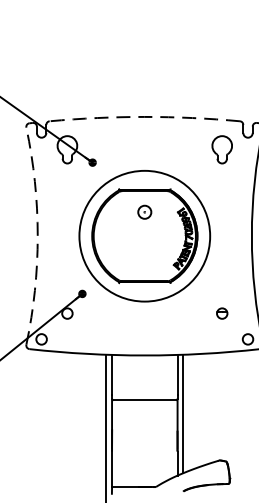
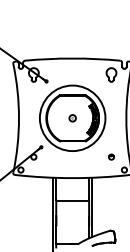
arc: (144, 116) -> (72, 58), dashed -> solid
part: (144, 212) -> (72, 118), moved
arc: (38, 236) -> (19, 118), dashed -> solid

